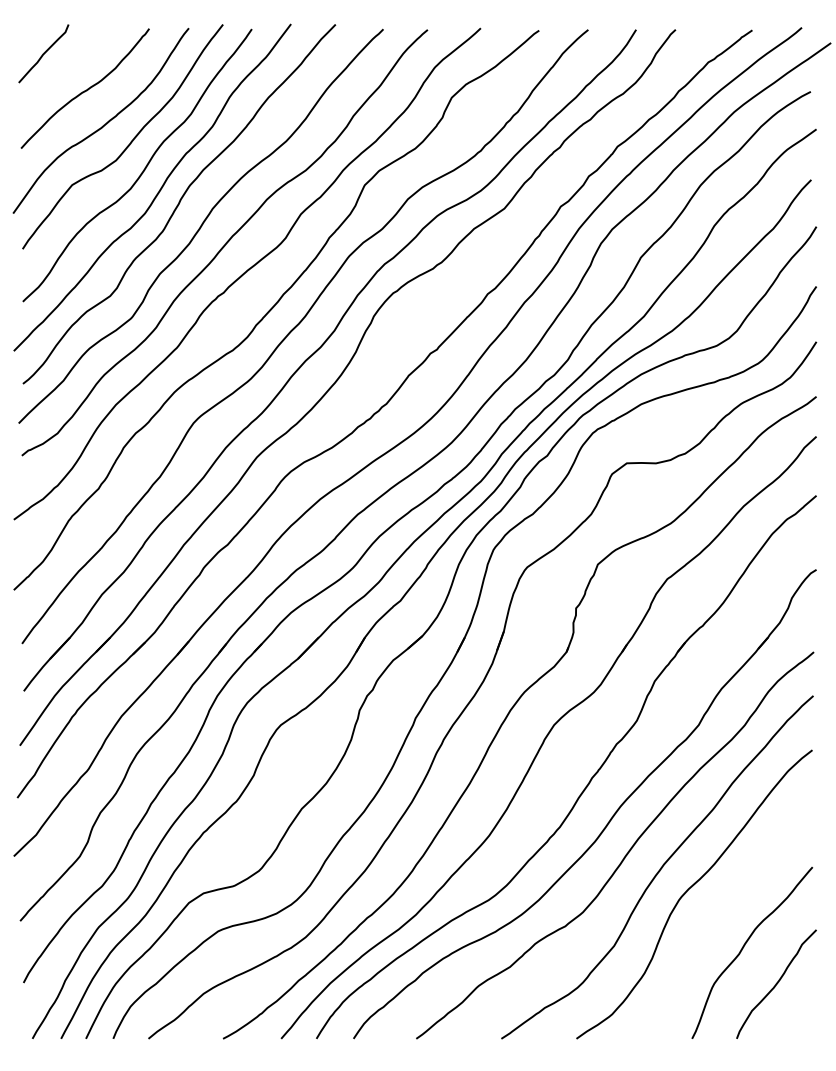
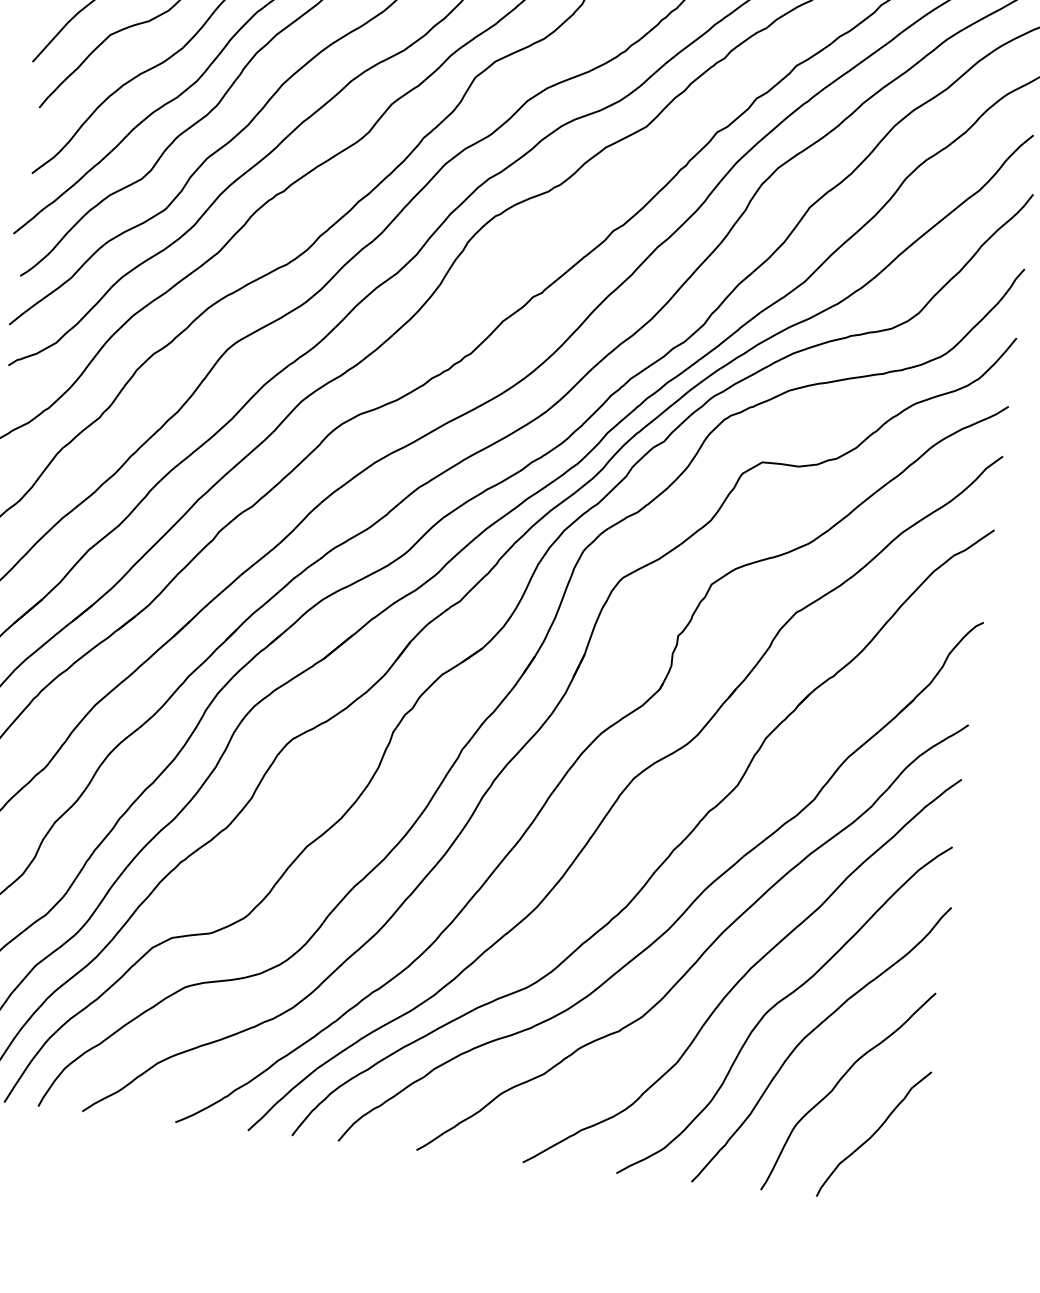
curve: (716, 912) -> (809, 1035), added

